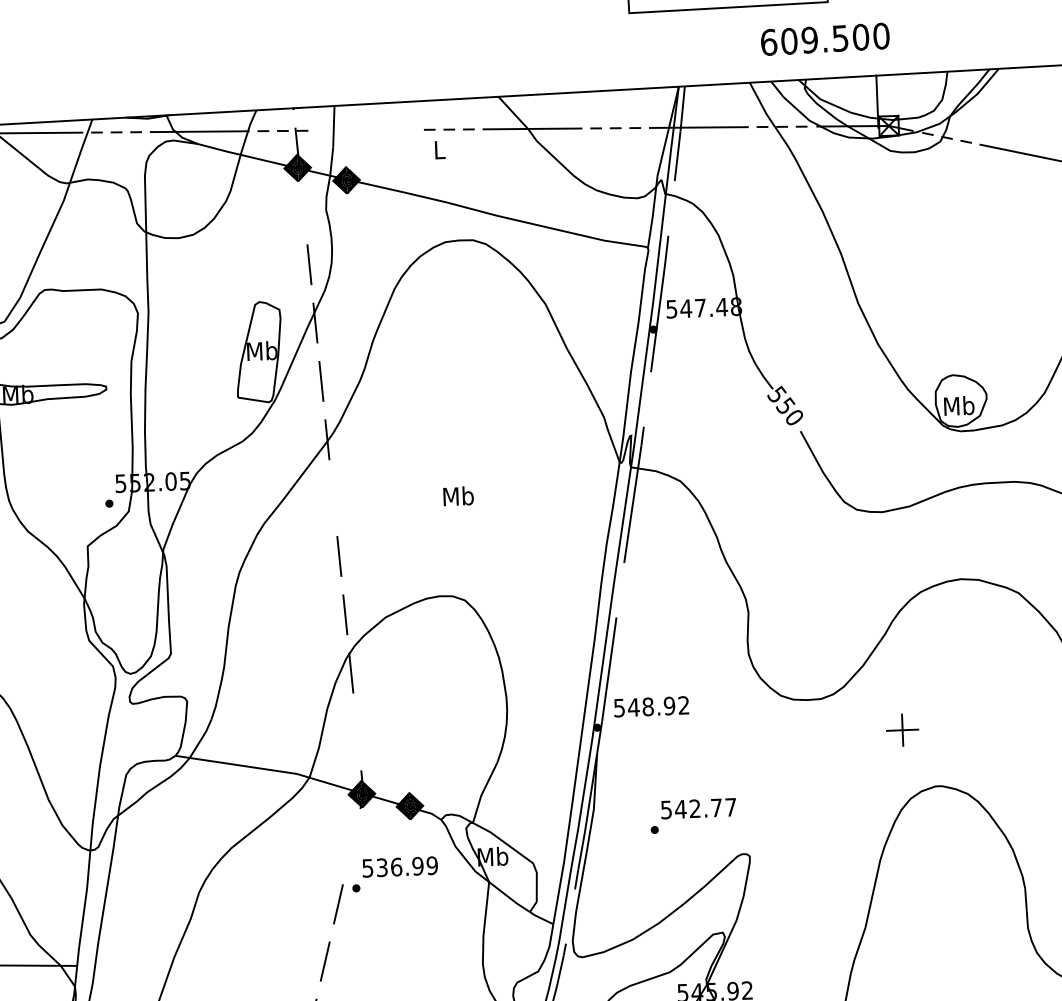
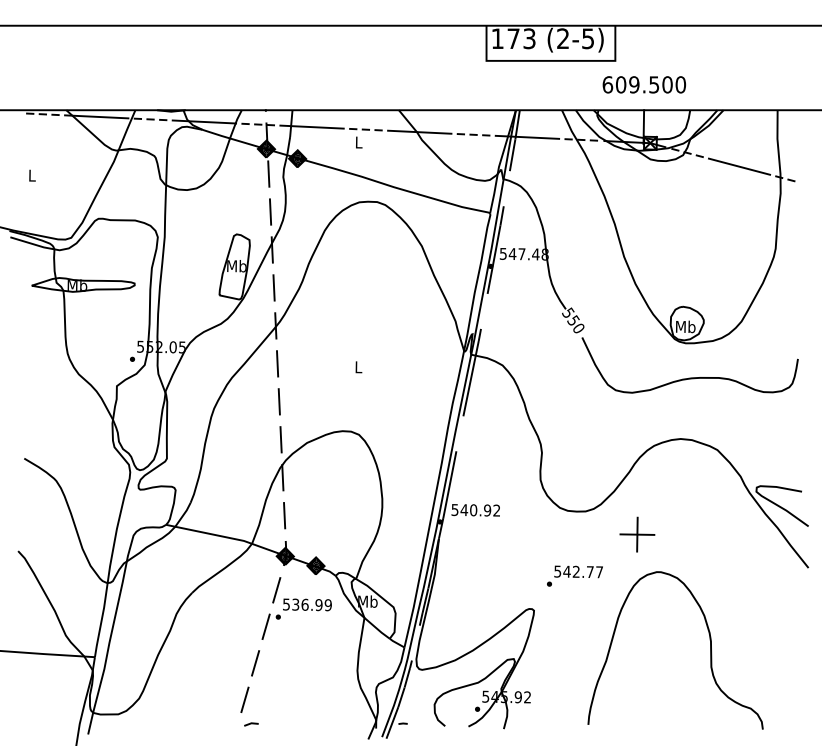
text: (823, 38) -> (643, 84), moved
line: (365, 129) -> (311, 126), added
line: (302, 205) -> (268, 173), added
text: (458, 496) -> (358, 367), Mb -> L
line: (333, 497) -> (277, 363), added
text: (647, 705) -> (473, 509), 548.92 -> 540.92
part: (902, 730) -> (637, 534), size x1.67
line: (357, 731) -> (284, 515), added
text: (692, 814) -> (574, 575), moved
line: (351, 847) -> (276, 590), added

